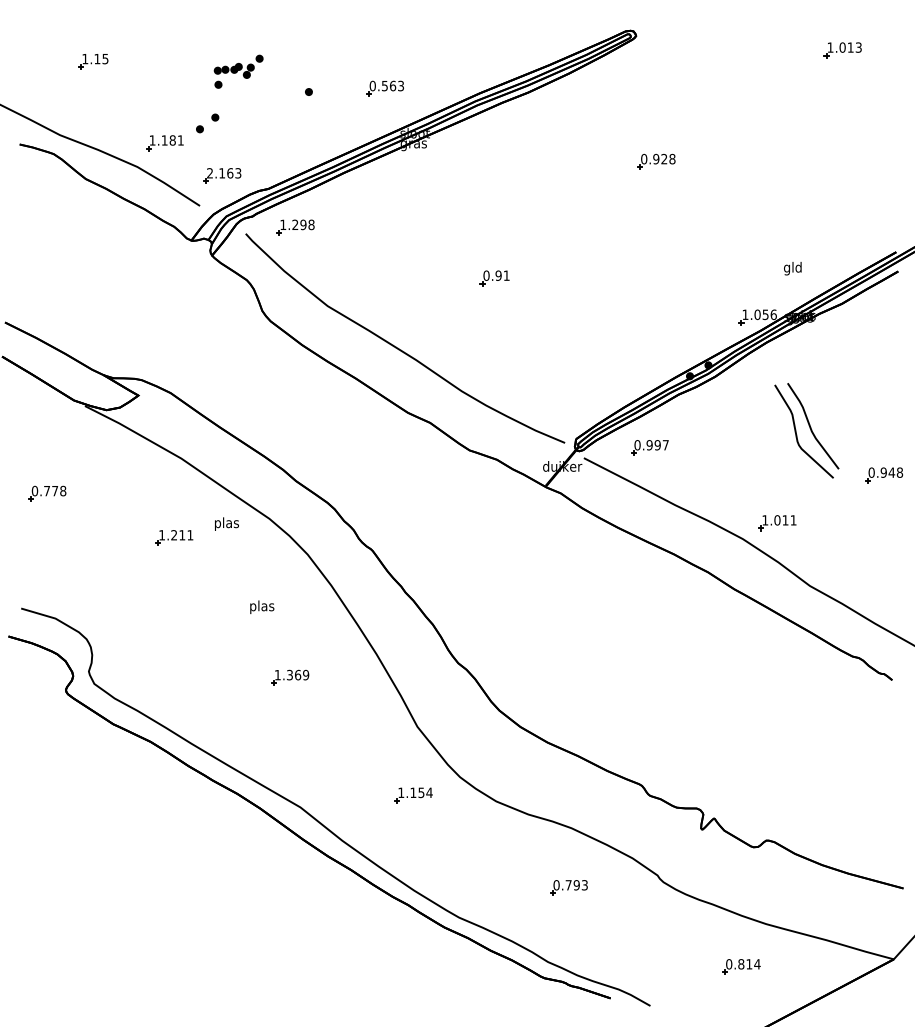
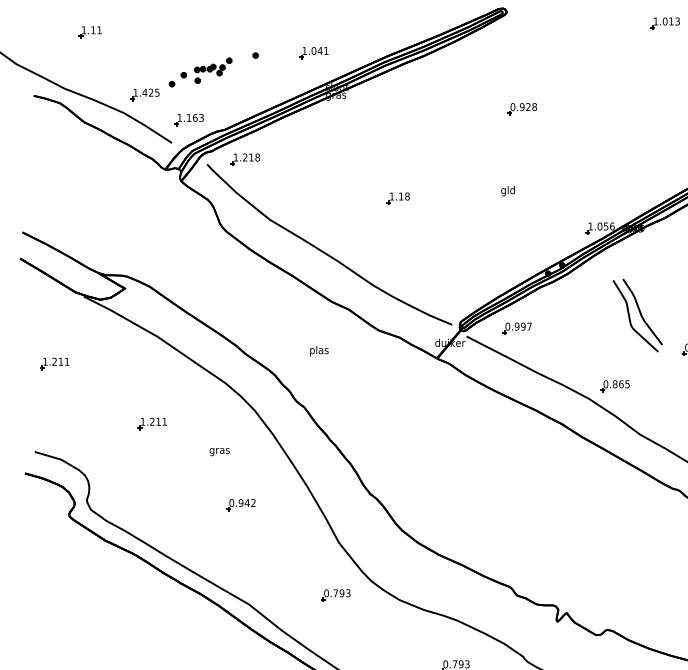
text: (105, 59) -> (99, 30), 1.15 -> 1.11
part: (238, 71) -> (213, 70), moved
text: (386, 85) -> (315, 50), 0.563 -> 1.041
text: (172, 140) -> (150, 92), 1.181 -> 1.425
text: (209, 173) -> (179, 118), 2.163 -> 1.163
text: (303, 224) -> (251, 157), 1.298 -> 1.218
text: (792, 268) -> (507, 191), moved
text: (496, 275) -> (399, 196), 0.91 -> 1.18
text: (48, 490) -> (55, 361), 0.778 -> 1.211
text: (779, 520) -> (616, 384), 1.011 -> 0.865
text: (226, 523) -> (319, 350), moved
part: (174, 537) -> (152, 423), moved
text: (262, 606) -> (220, 450), plas -> gras
text: (291, 674) -> (242, 502), 1.369 -> 0.942
text: (415, 792) -> (337, 593), 1.154 -> 0.793

